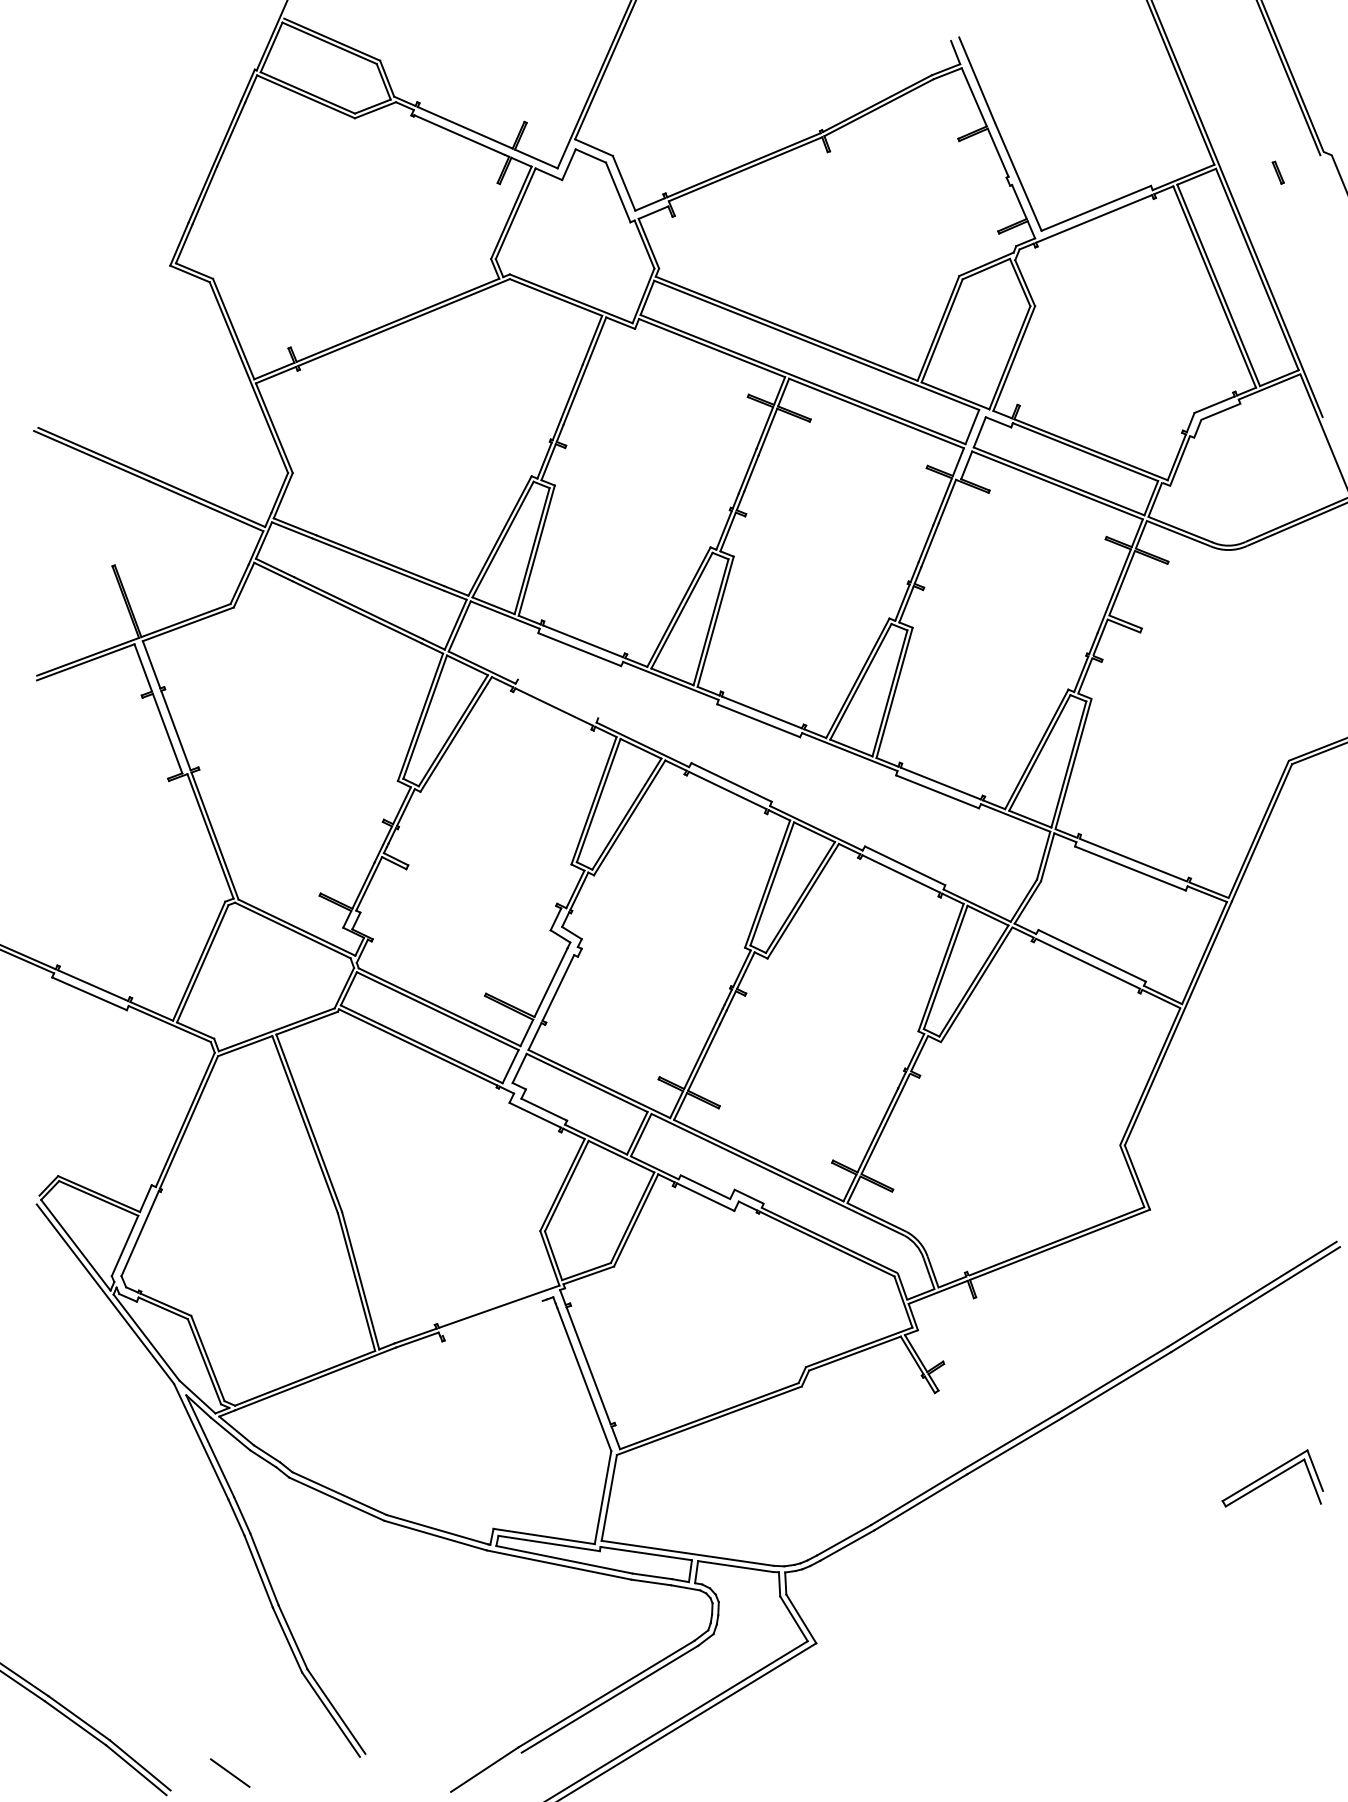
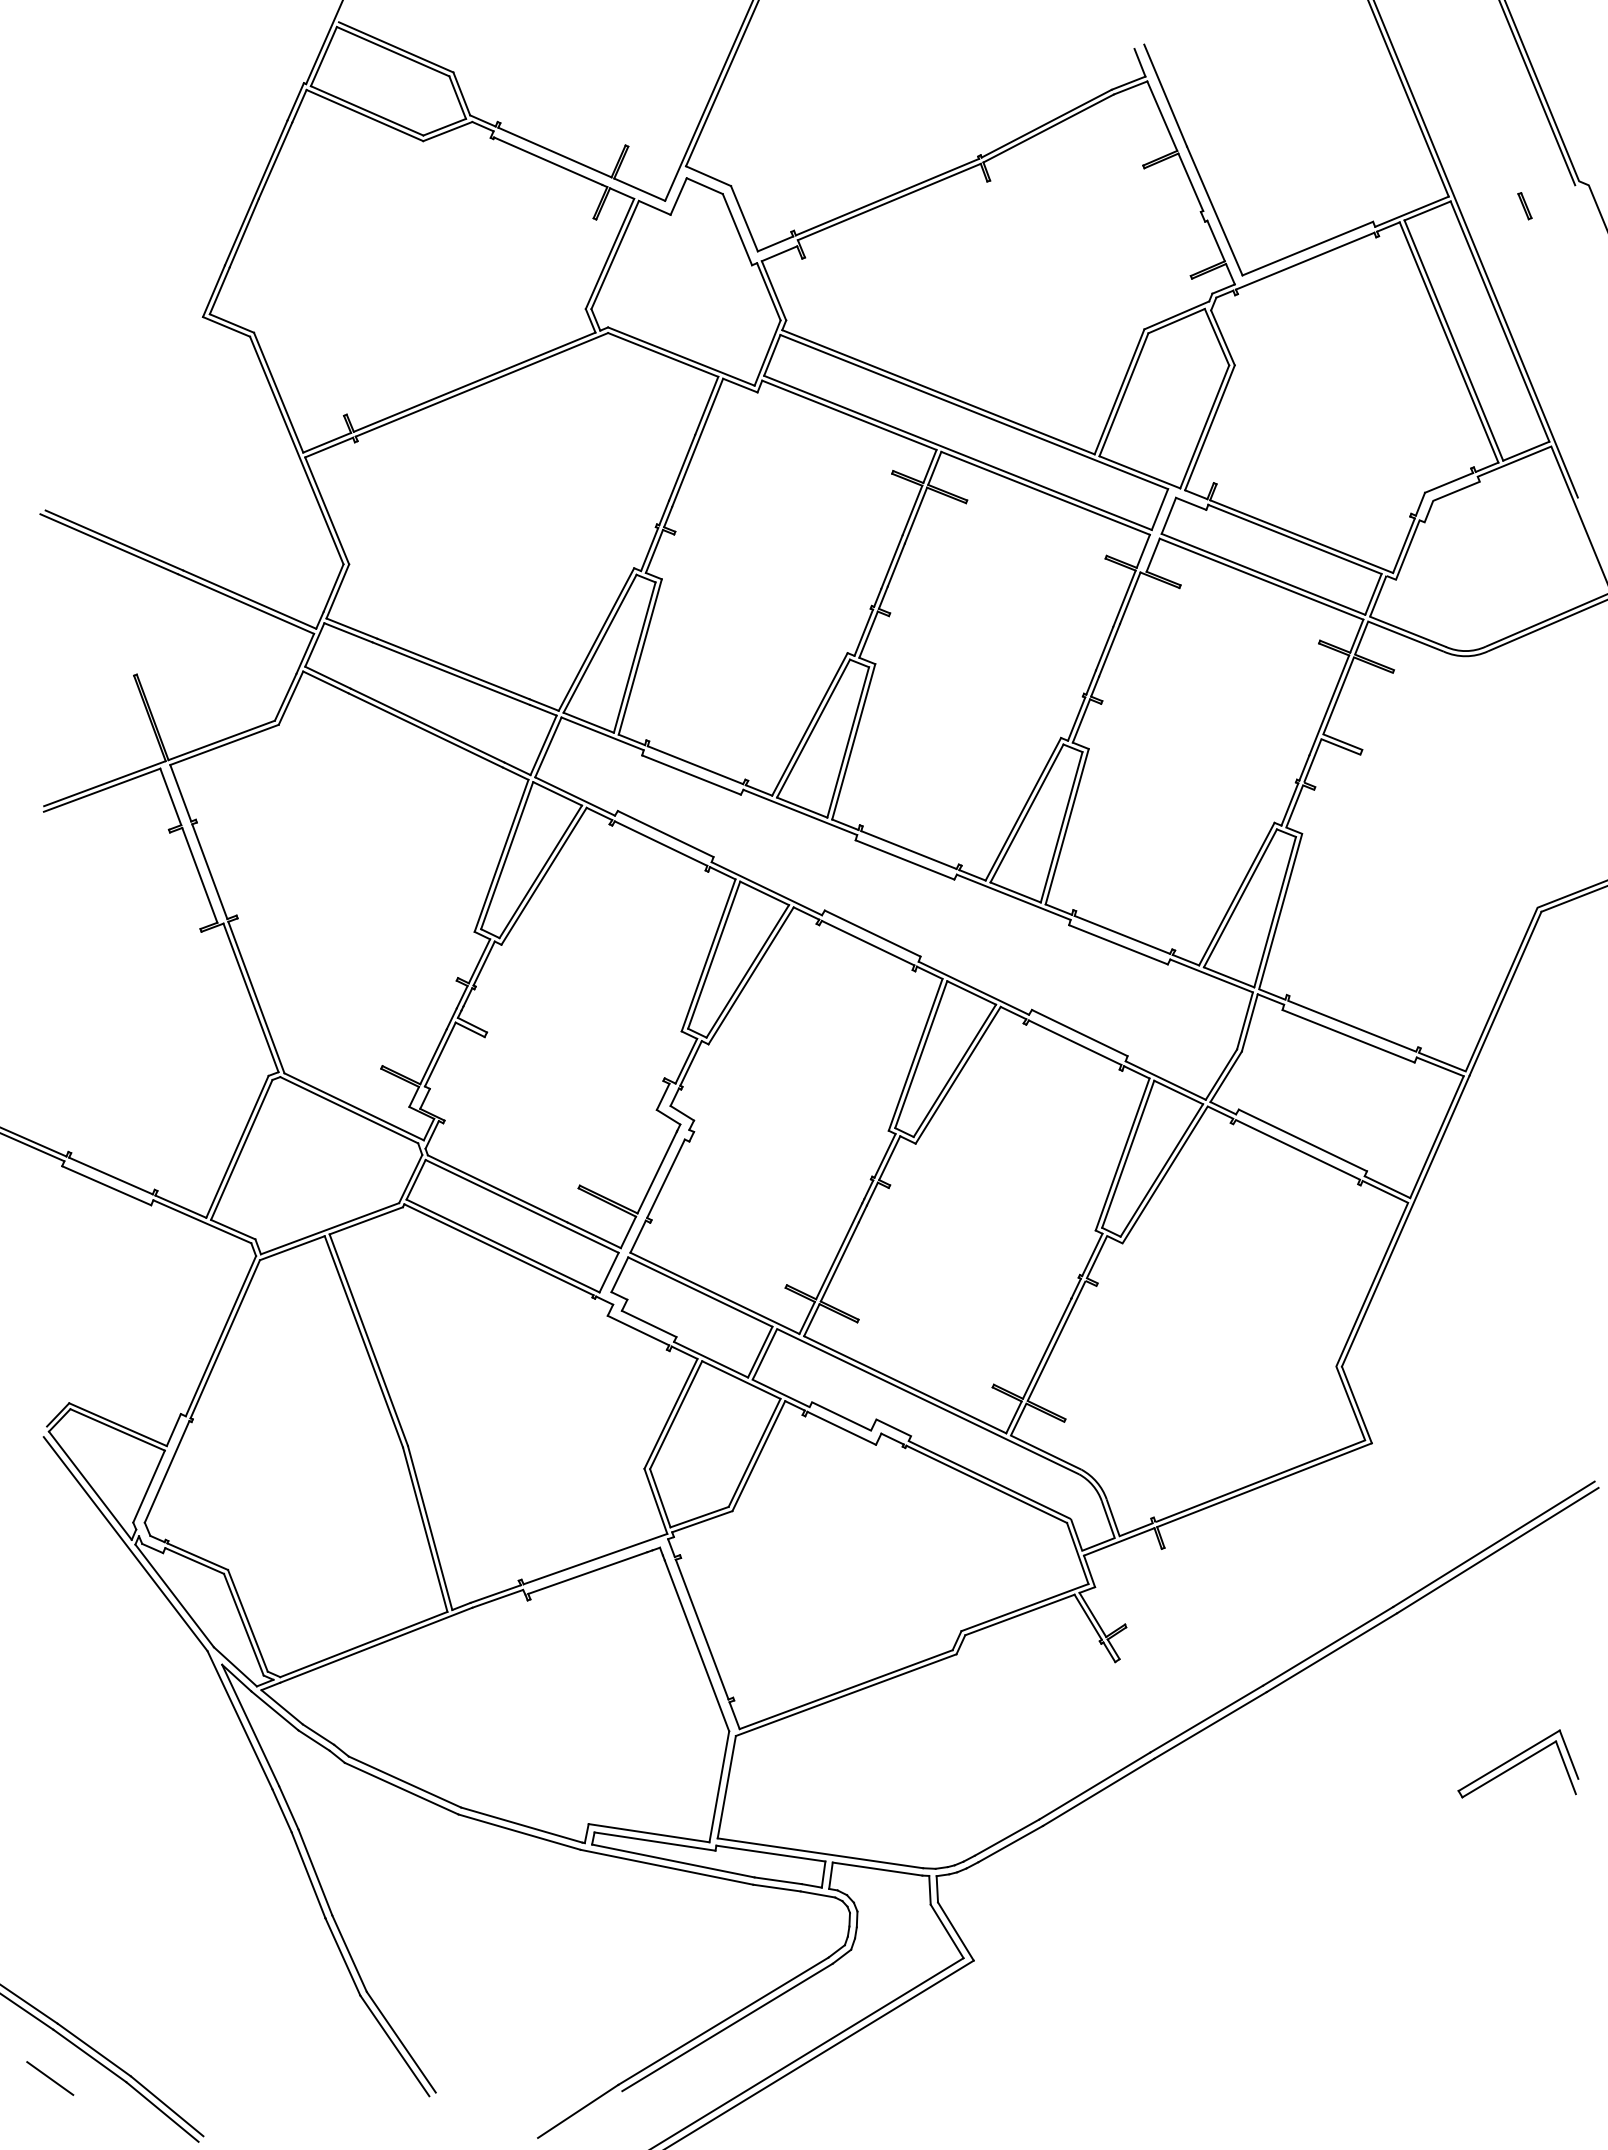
line: (557, 698) -> (665, 833), added
line: (492, 1317) -> (587, 1571), added
line: (229, 1772) -> (49, 2077), moved

